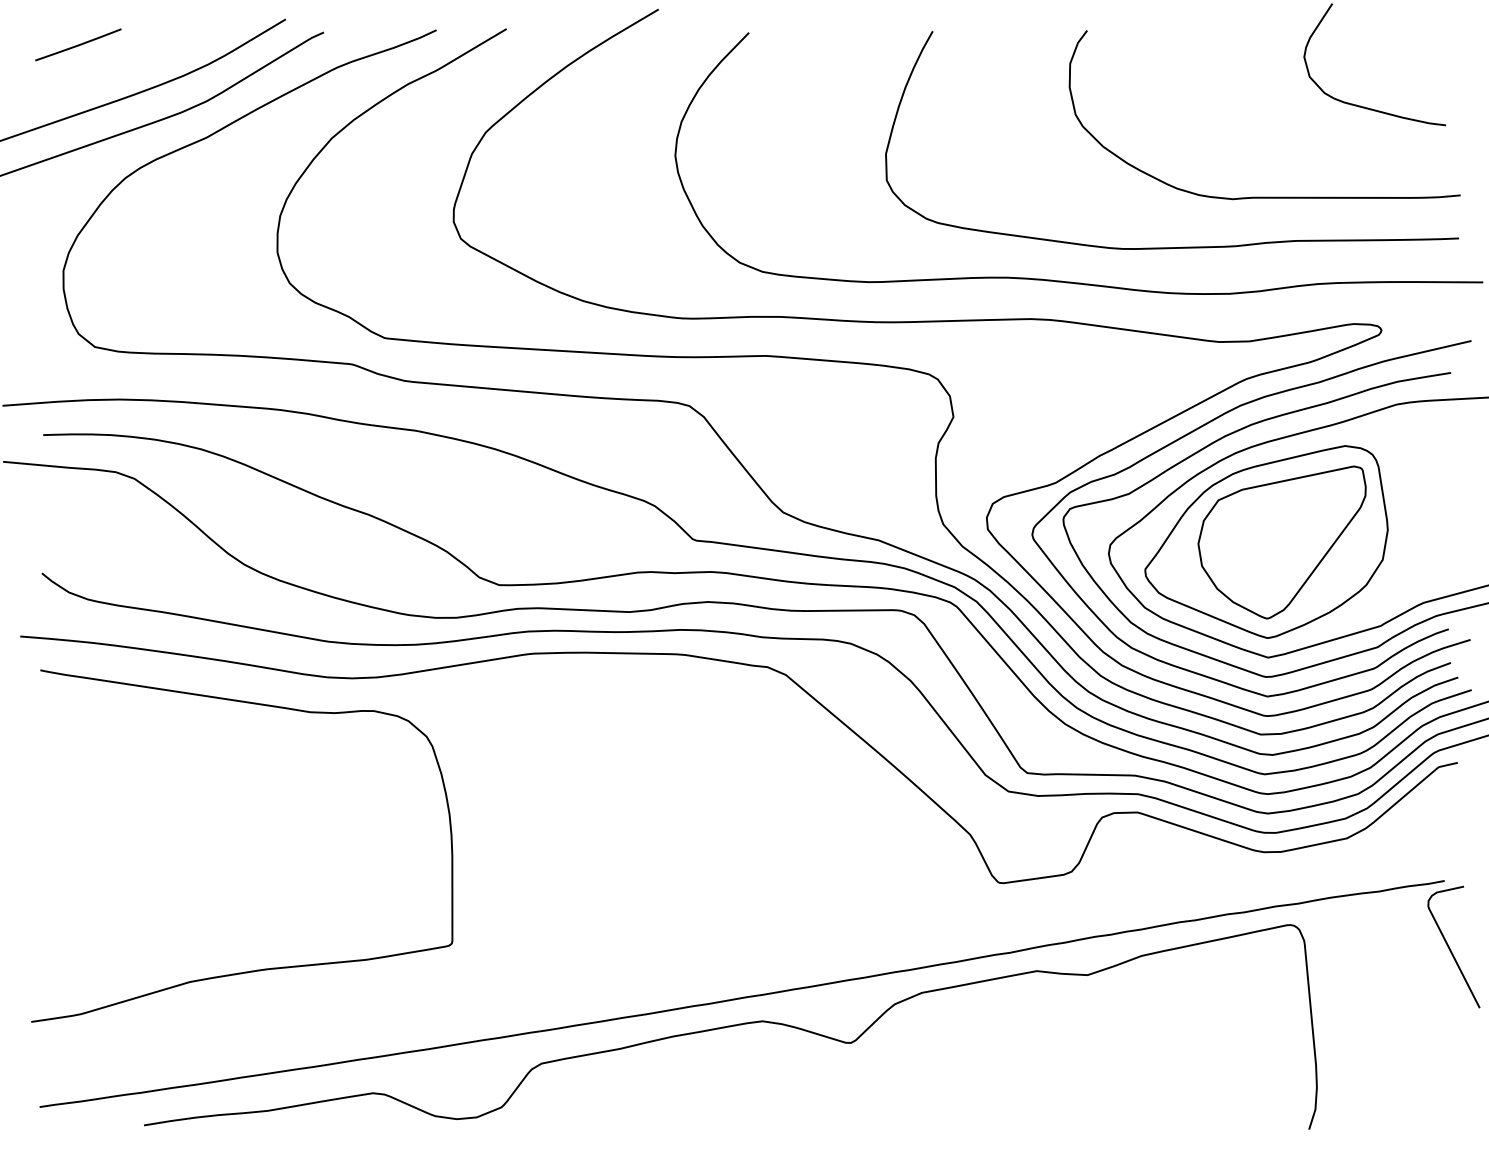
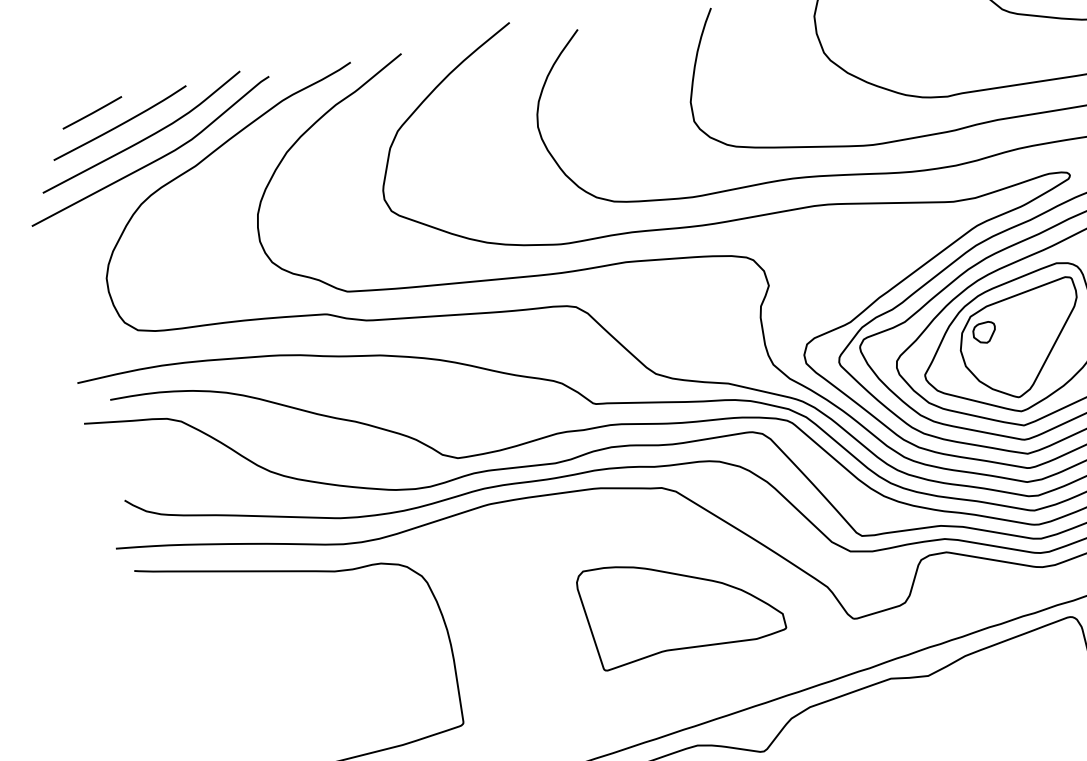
curve: (114, 65) -> (120, 123), added
part: (1234, 524) -> (984, 332), added
part: (769, 832) -> (681, 607), added

